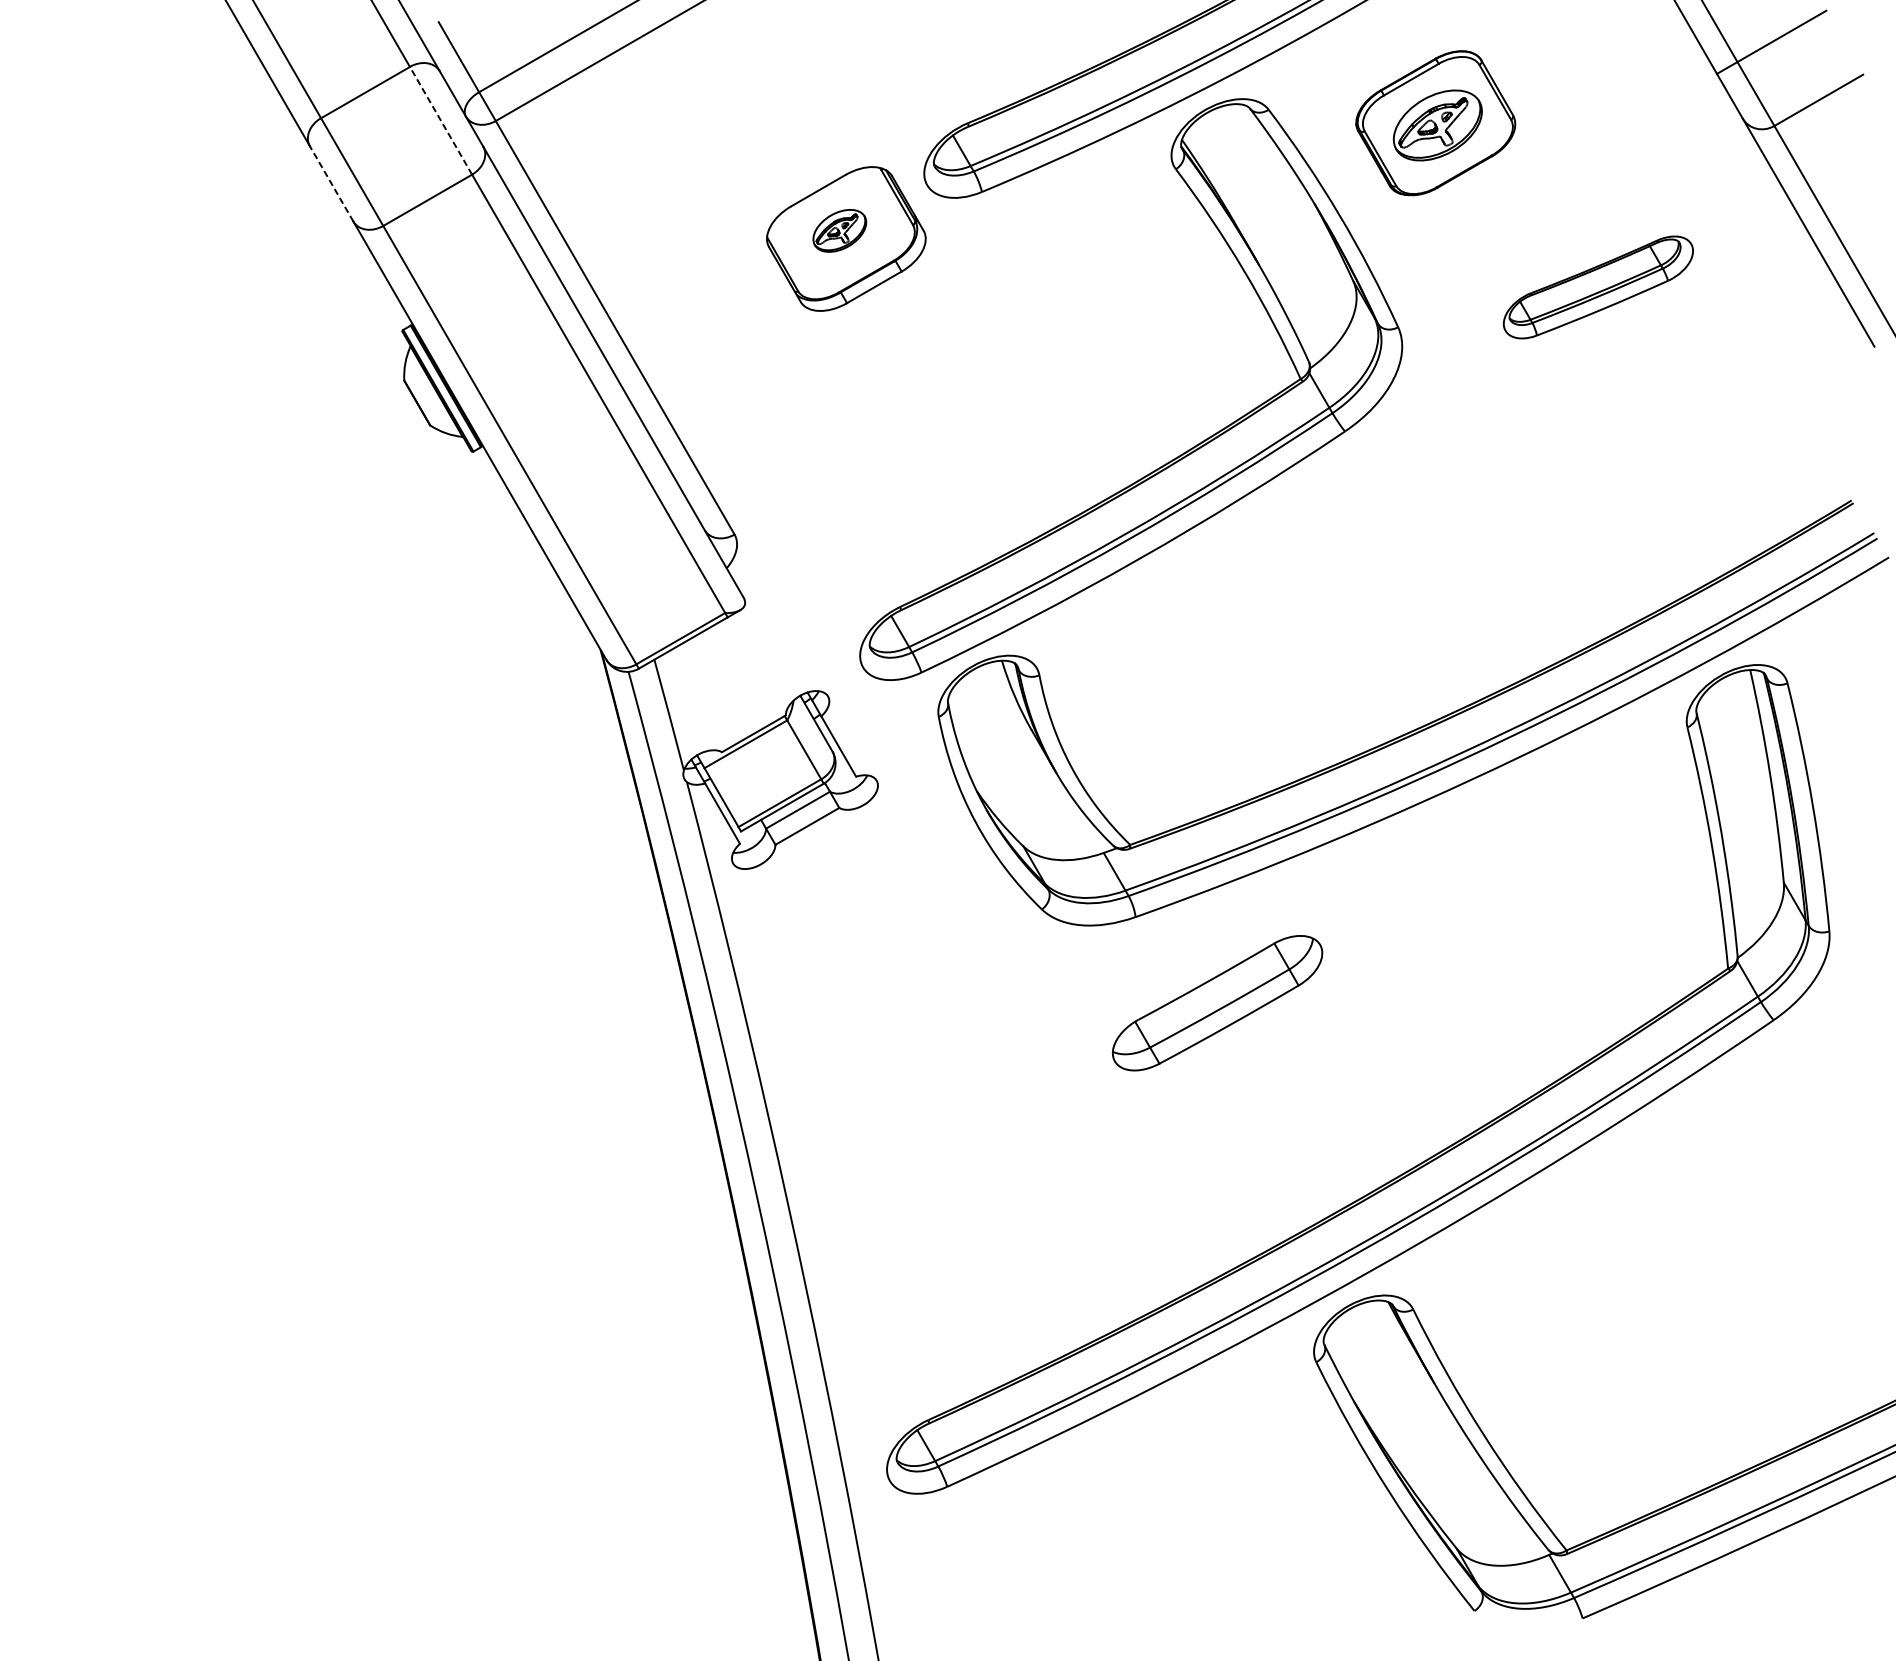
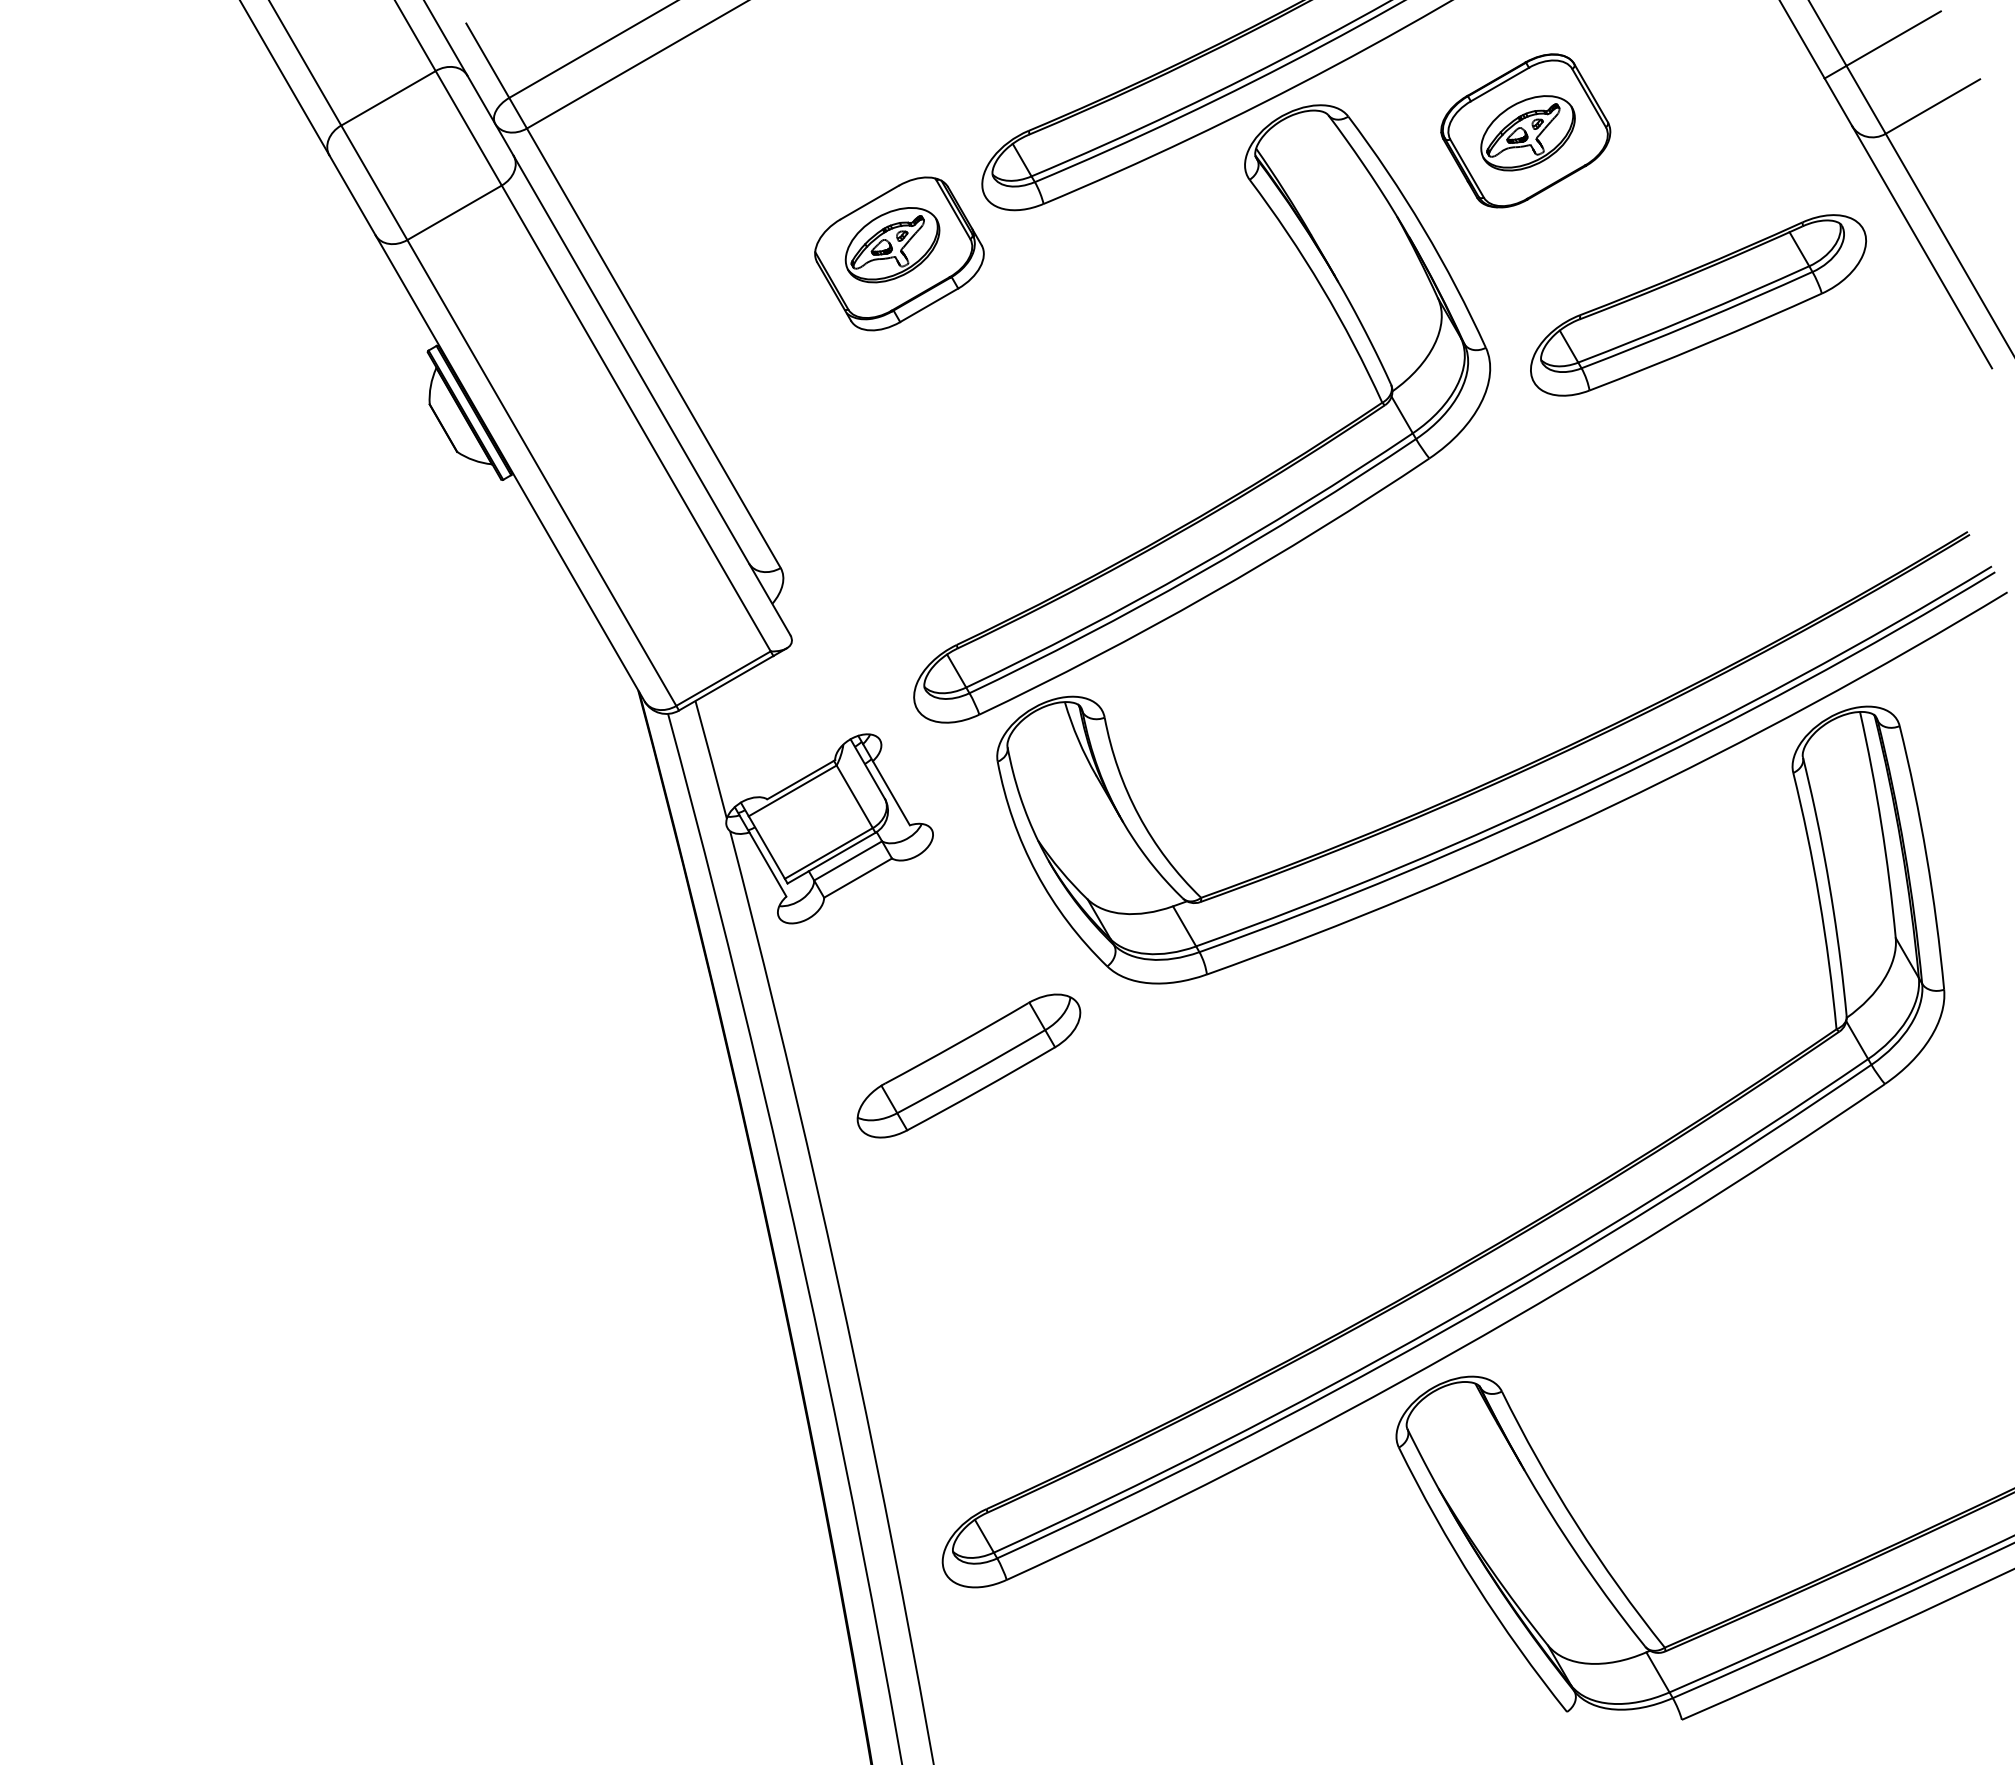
line: (440, 120) -> (468, 127), dashed -> solid
line: (331, 183) -> (352, 194), dashed -> solid
part: (839, 231) -> (892, 245), size x1.67
part: (1598, 287) -> (1698, 305), size x1.67
part: (1217, 1002) -> (968, 1065), moved

